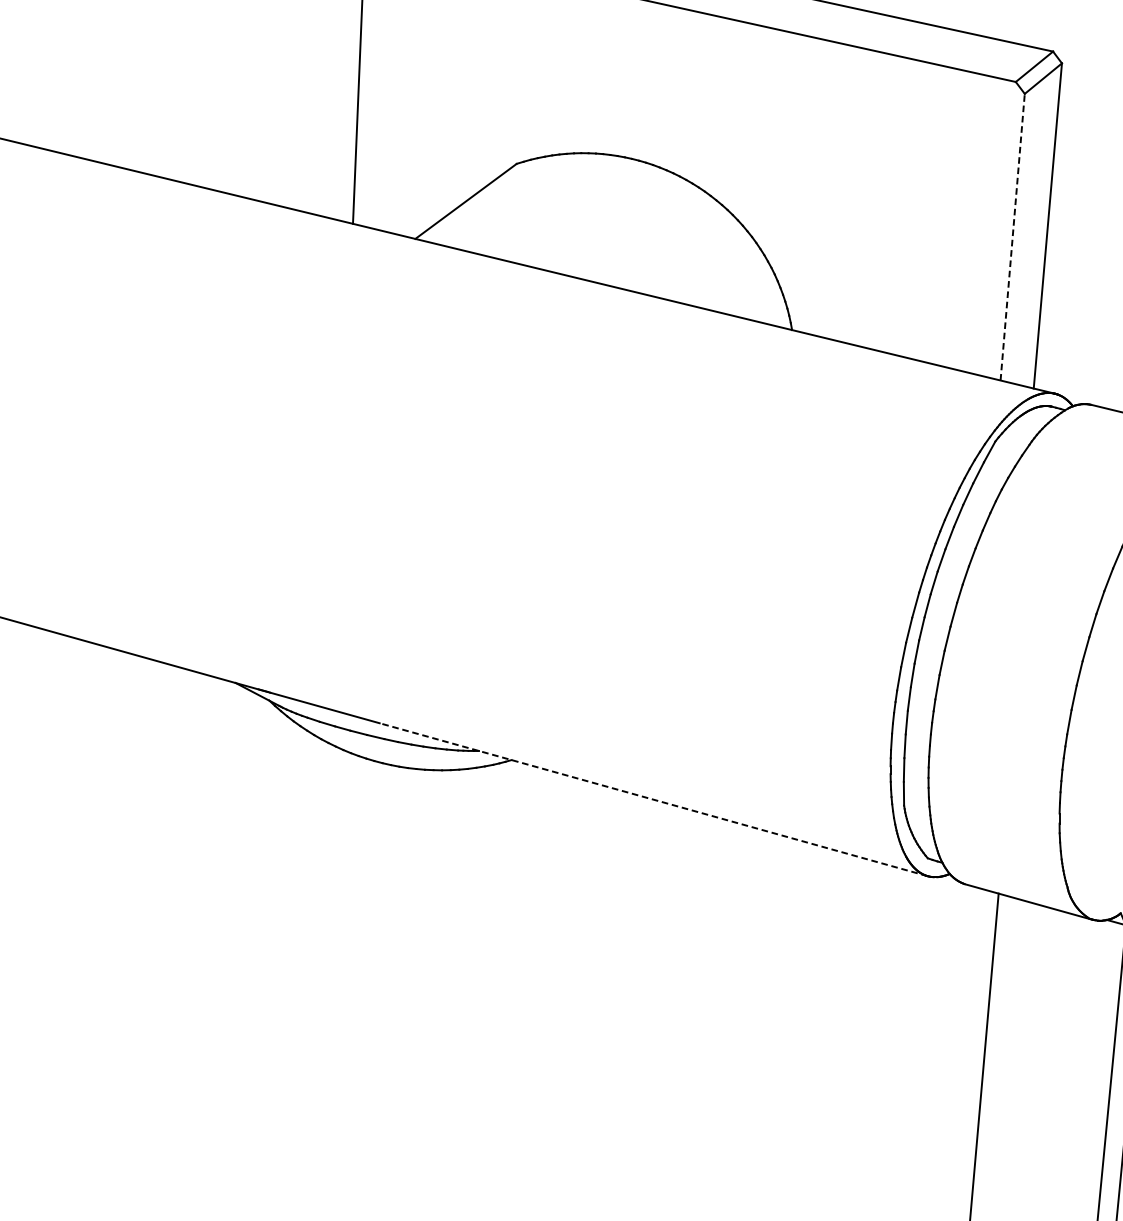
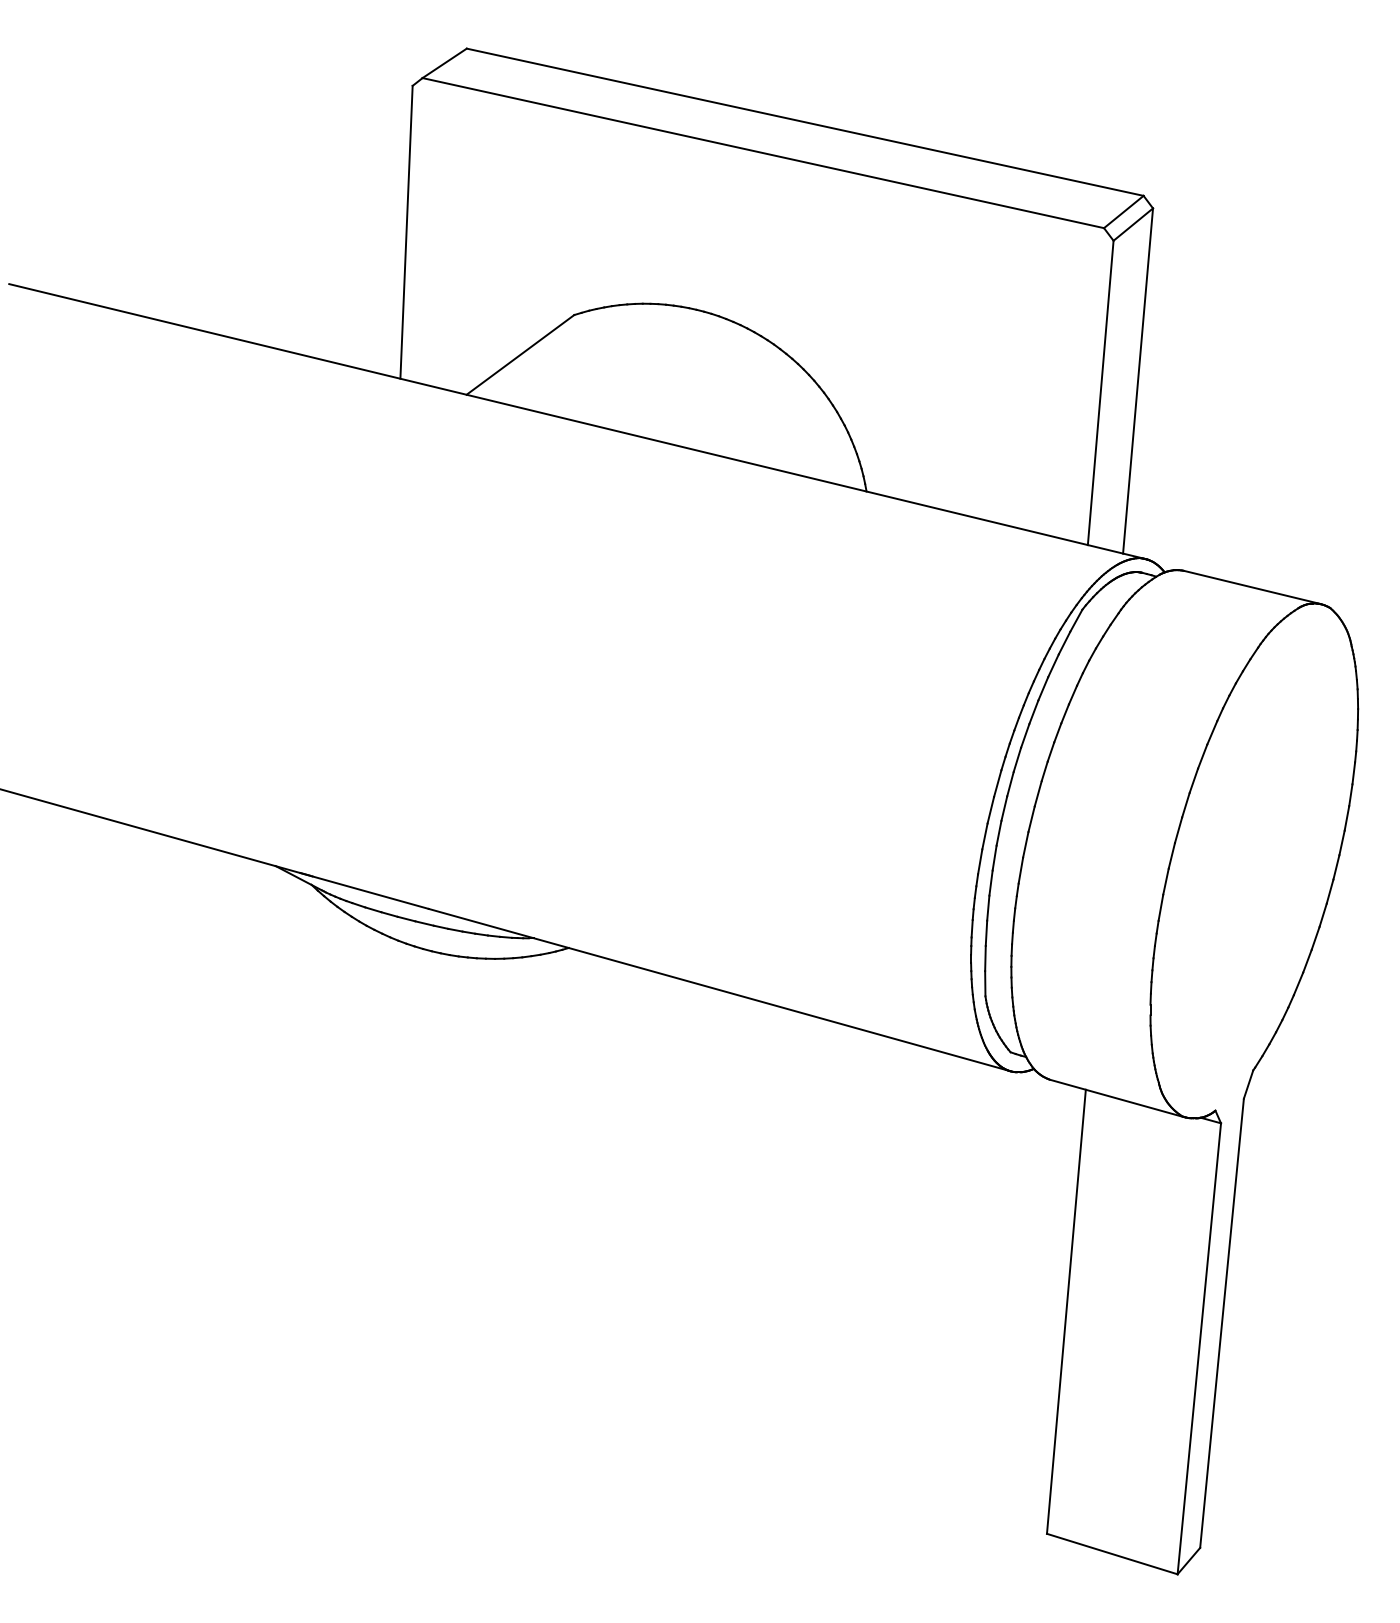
line: (1012, 236) -> (1100, 392), dashed -> solid
line: (653, 800) -> (719, 990), dashed -> solid

